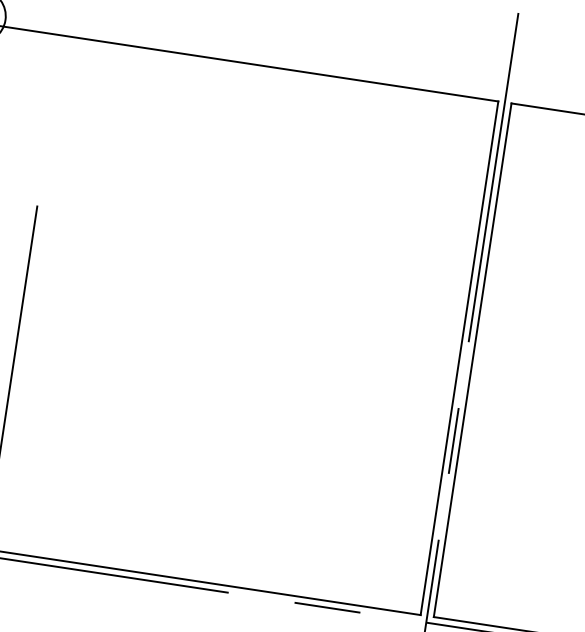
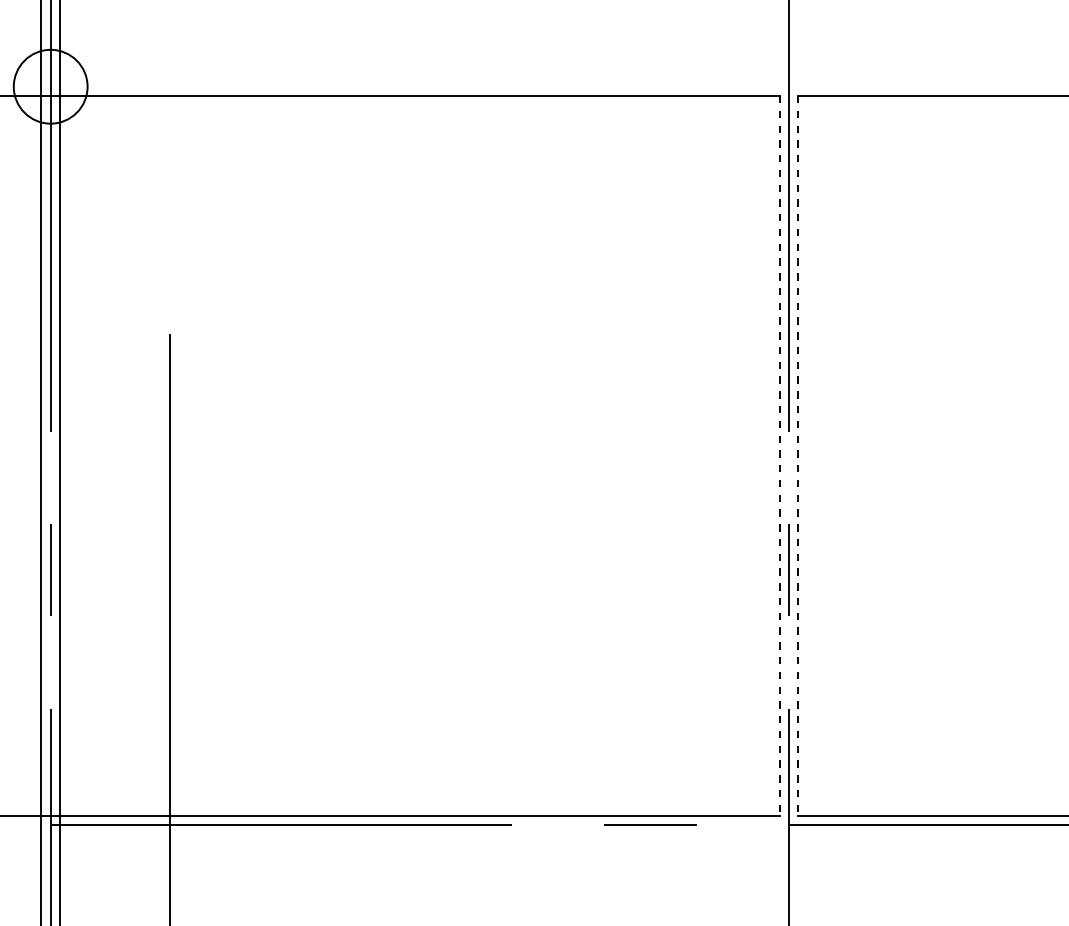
line: (459, 357) -> (779, 455), solid -> dashed
line: (472, 360) -> (798, 455), solid -> dashed

